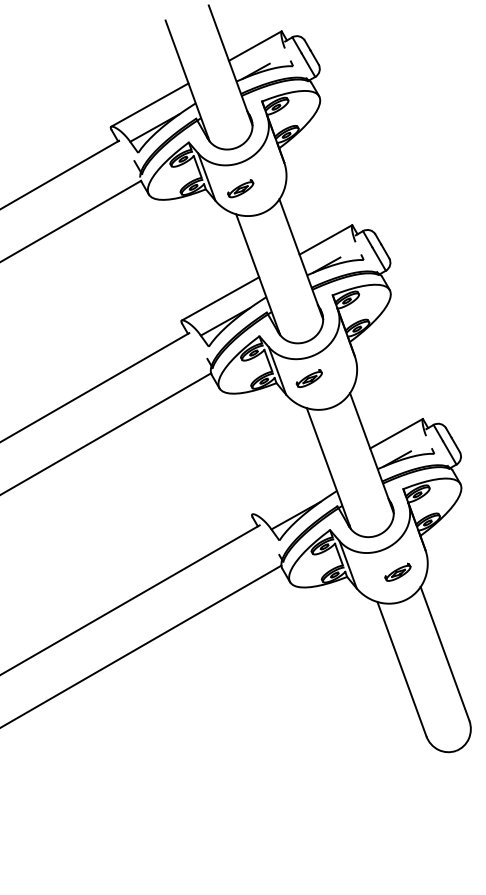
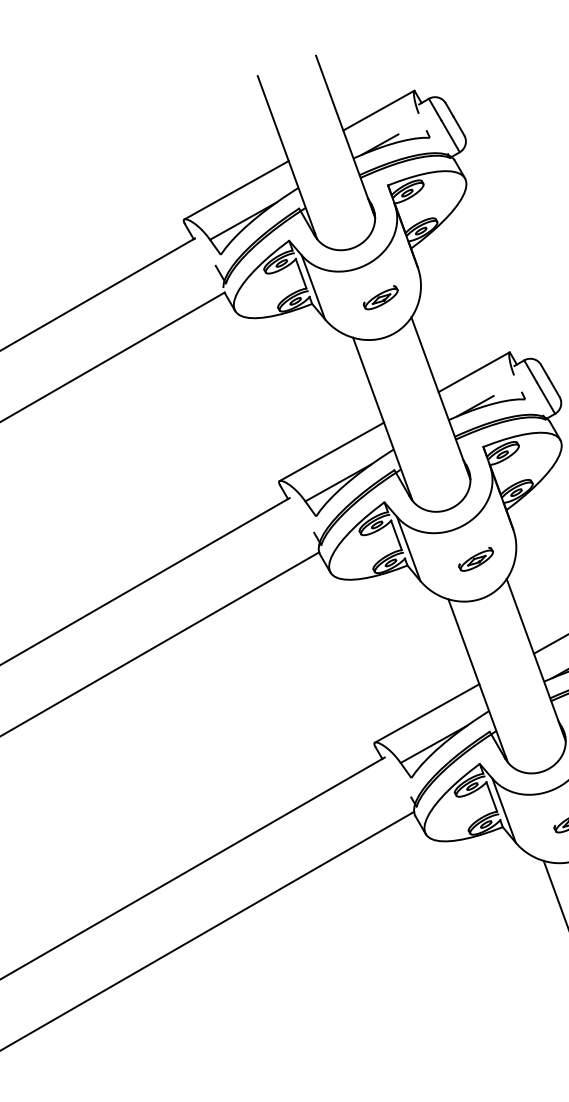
part: (240, 188) -> (380, 297), moved
part: (308, 378) -> (474, 559), moved
line: (290, 492) -> (426, 713), added

